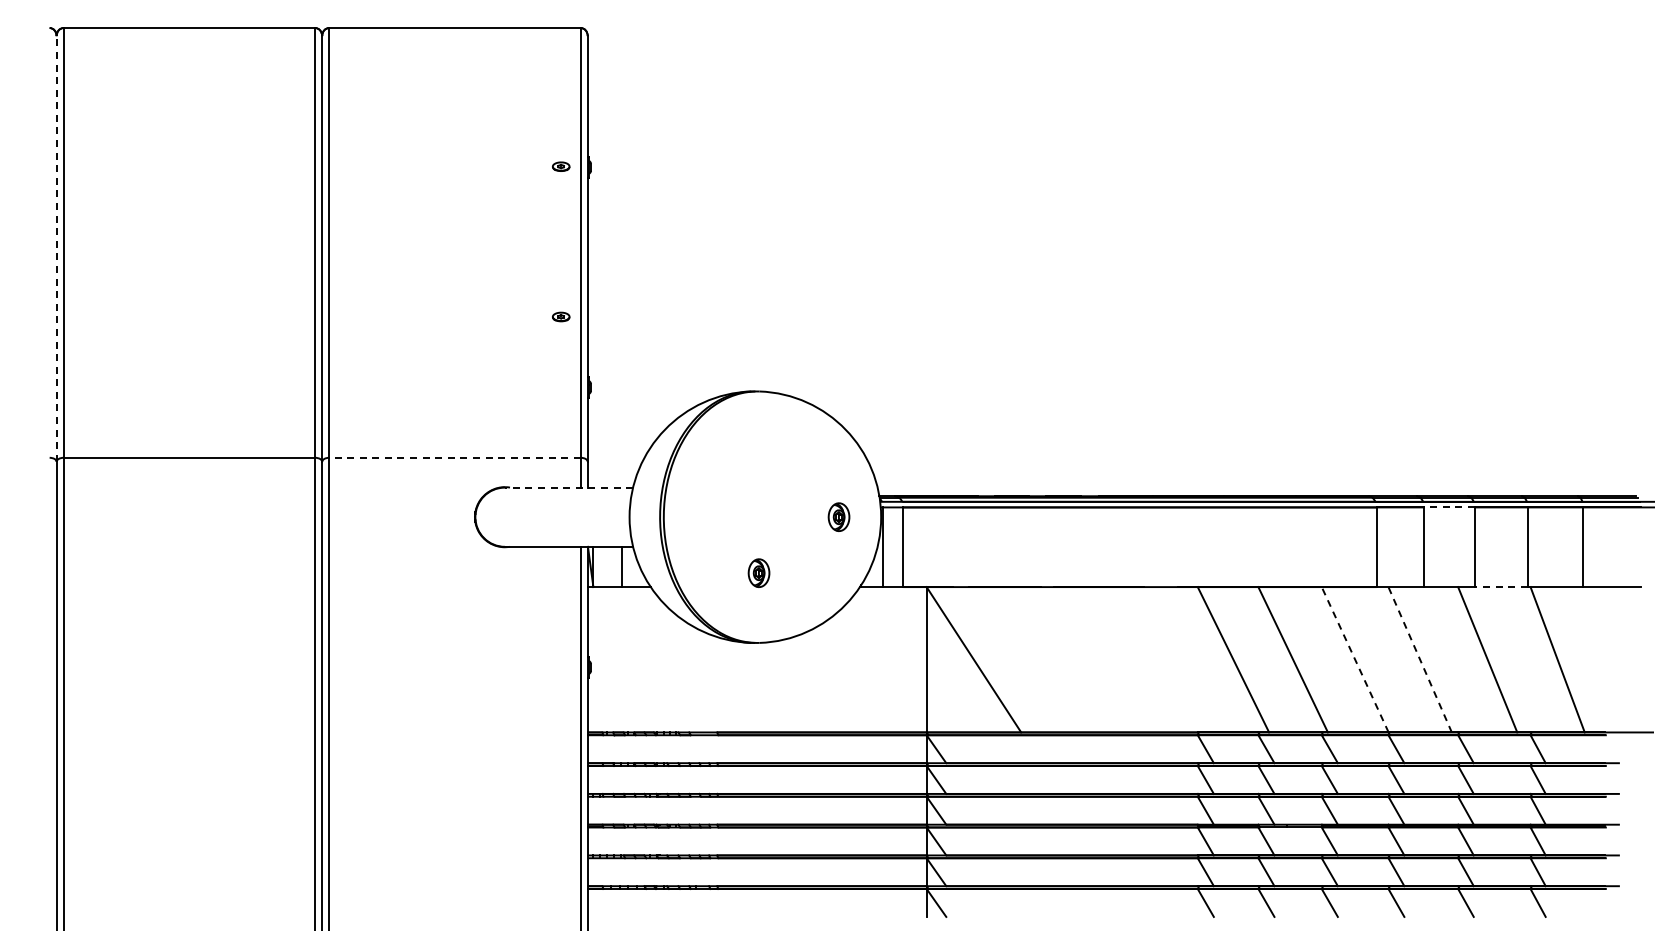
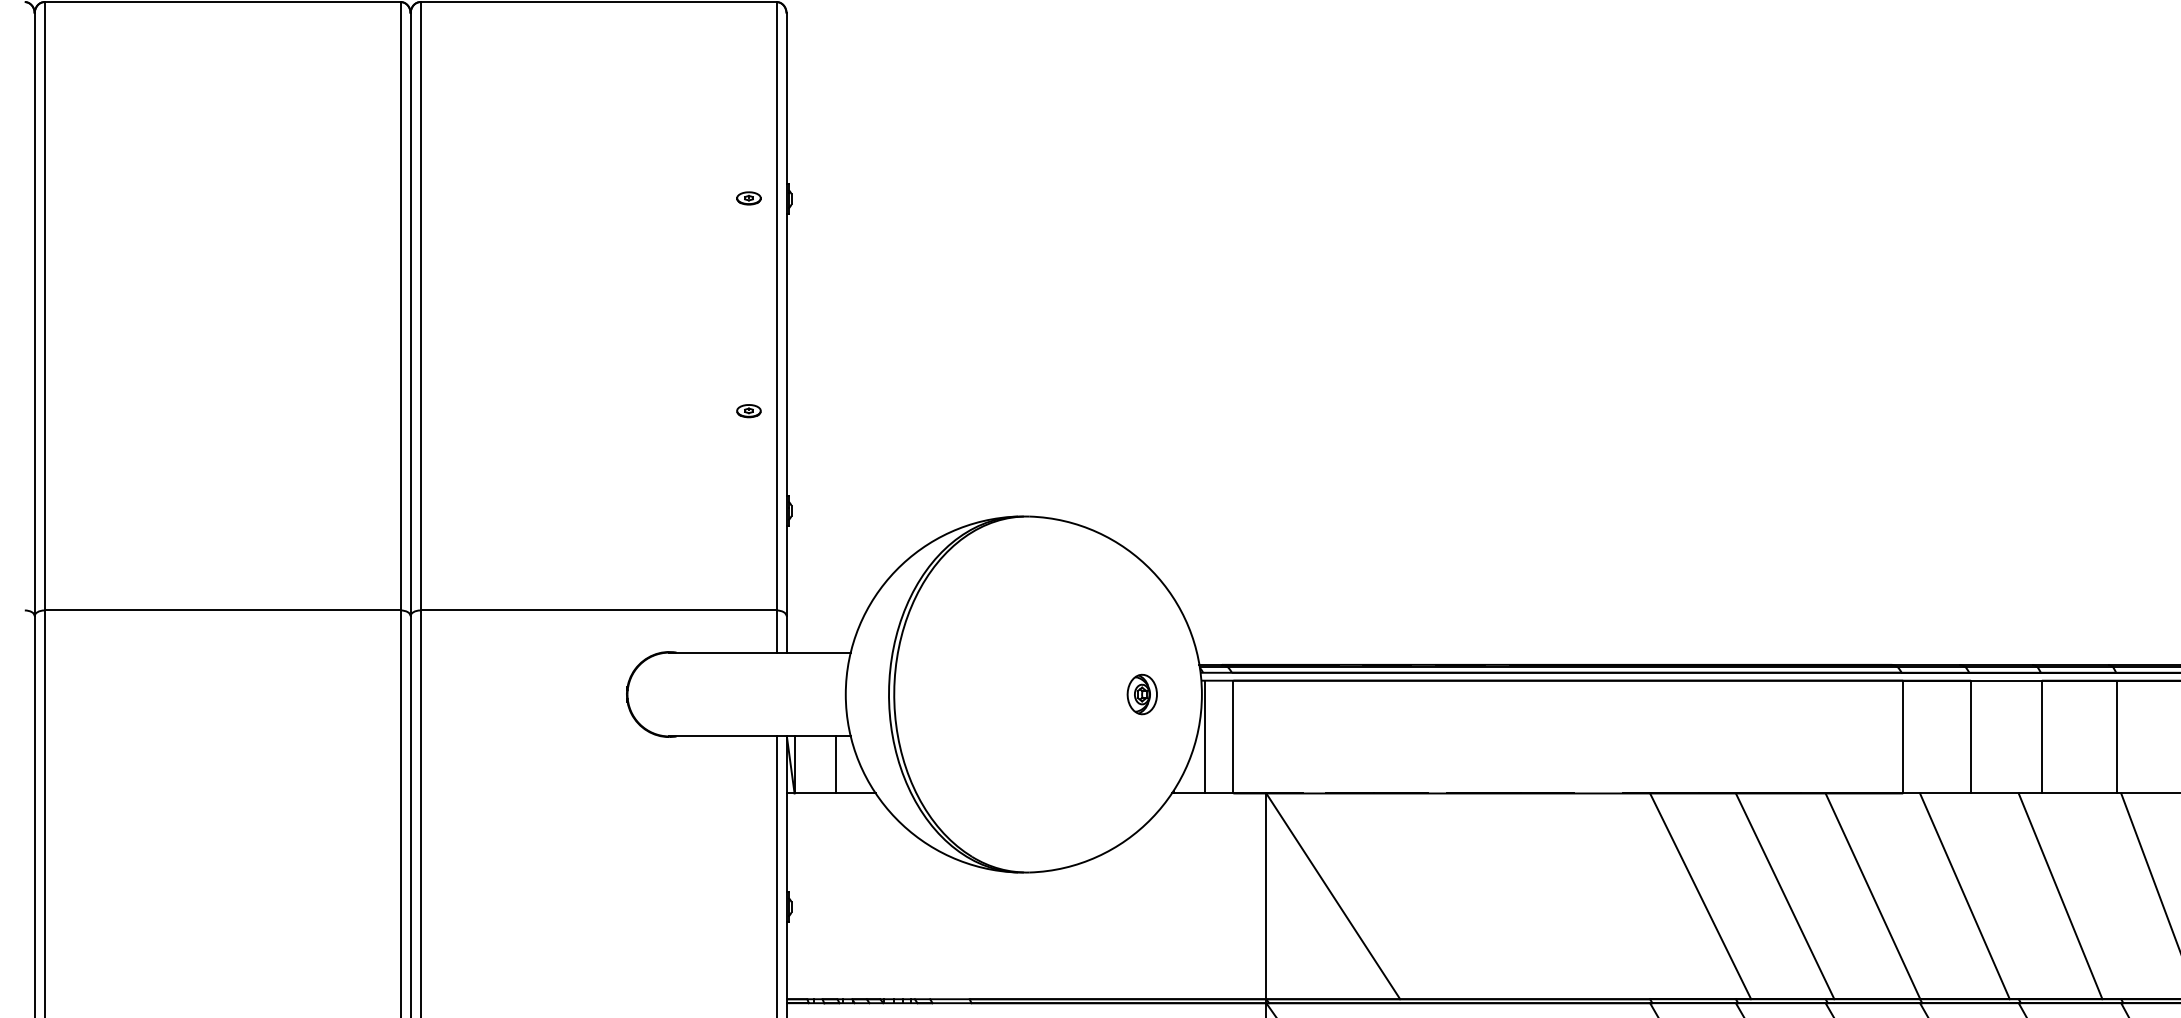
line: (56, 248) -> (34, 314), dashed -> solid
line: (454, 457) -> (597, 610), dashed -> solid
line: (568, 487) -> (759, 652), dashed -> solid
line: (1448, 507) -> (2005, 680), dashed -> solid
part: (758, 572) -> (1028, 772), removed
line: (1501, 587) -> (2080, 794), dashed -> solid
line: (1355, 659) -> (1873, 895), dashed -> solid
line: (1419, 659) -> (1963, 895), dashed -> solid

